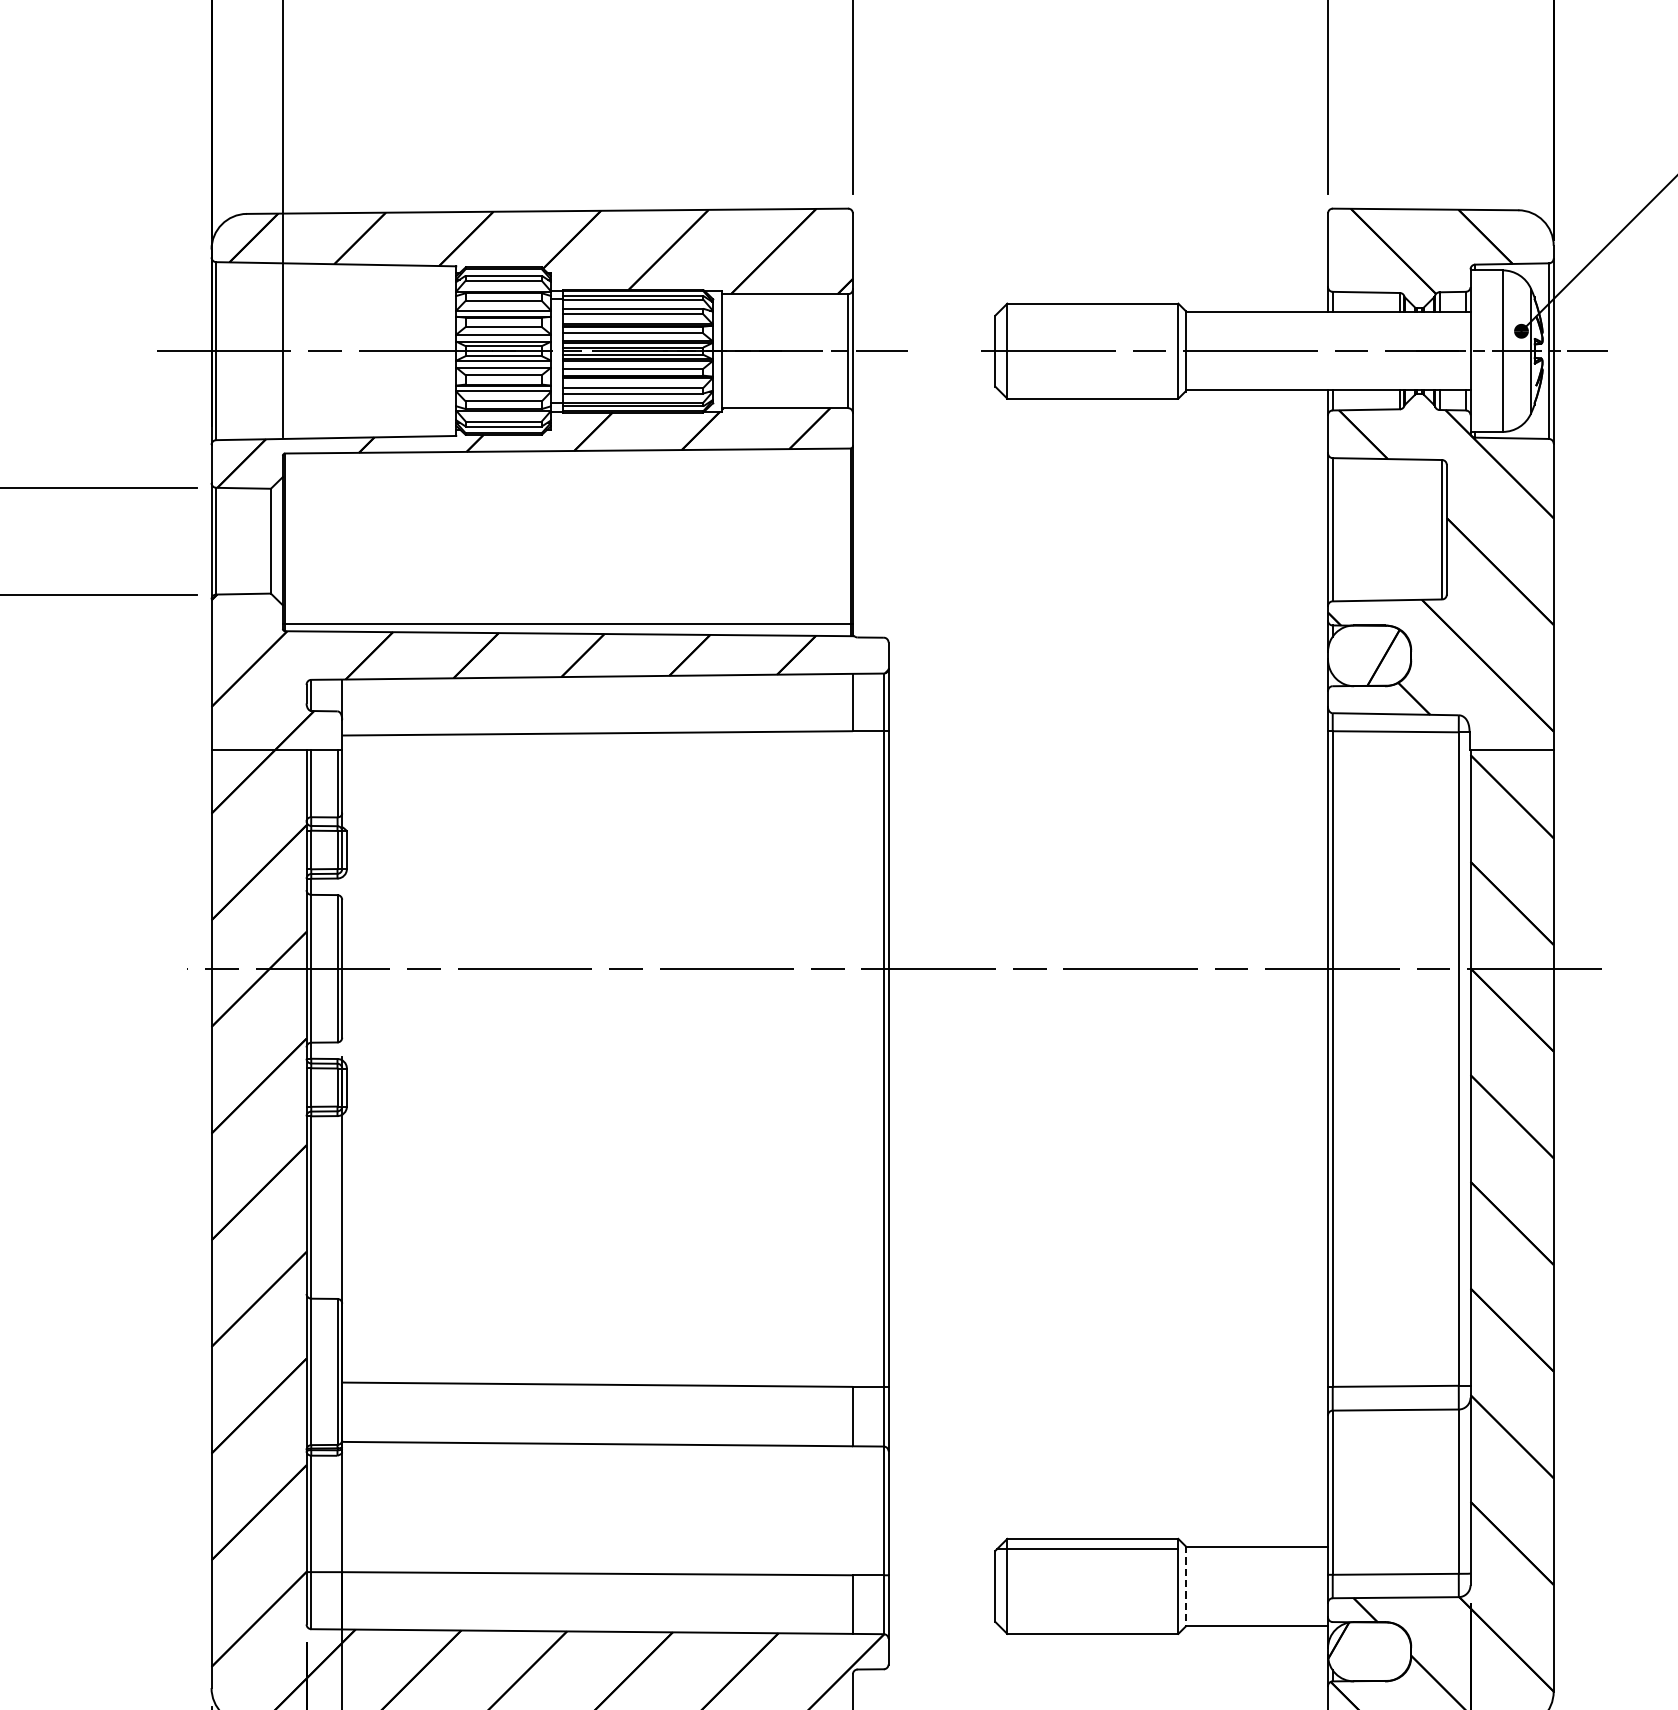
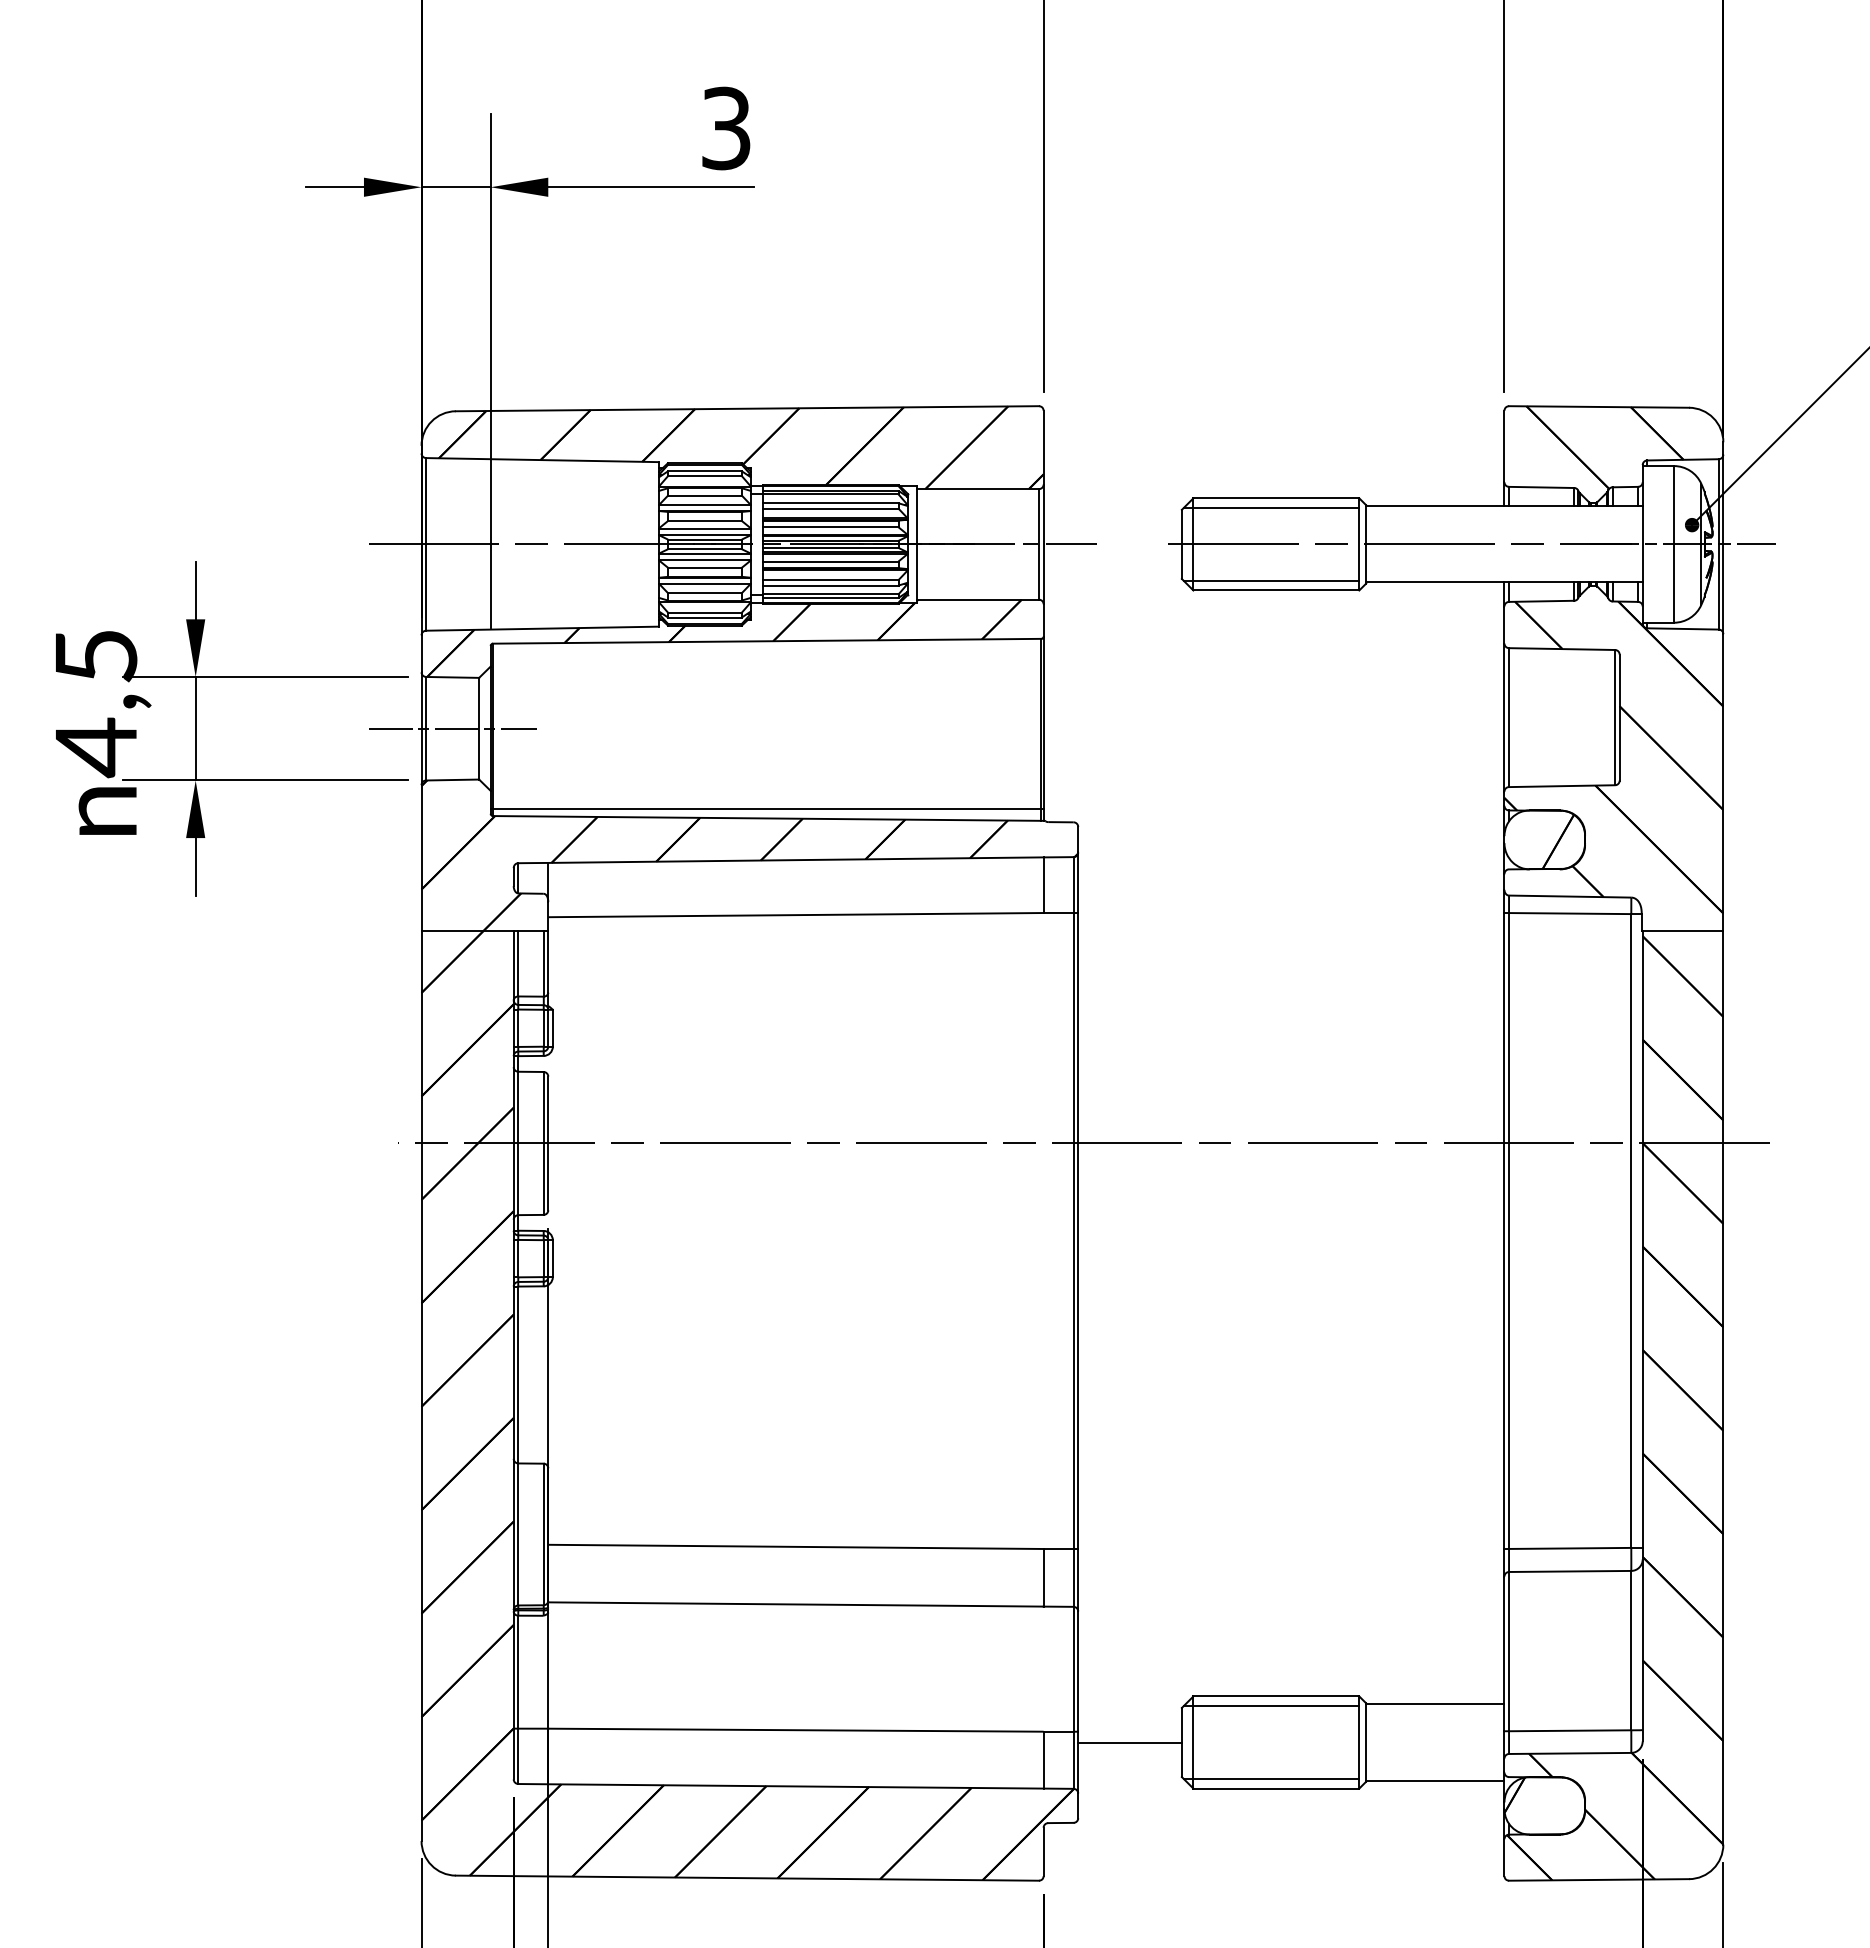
line: (1087, 313) -> (1271, 507), added
line: (1087, 388) -> (1271, 580), added
line: (243, 540) -> (452, 728), added
line: (941, 1586) -> (1129, 1742), added
line: (1185, 1587) -> (1366, 1743), dashed -> solid
line: (1087, 1623) -> (1271, 1778), added

